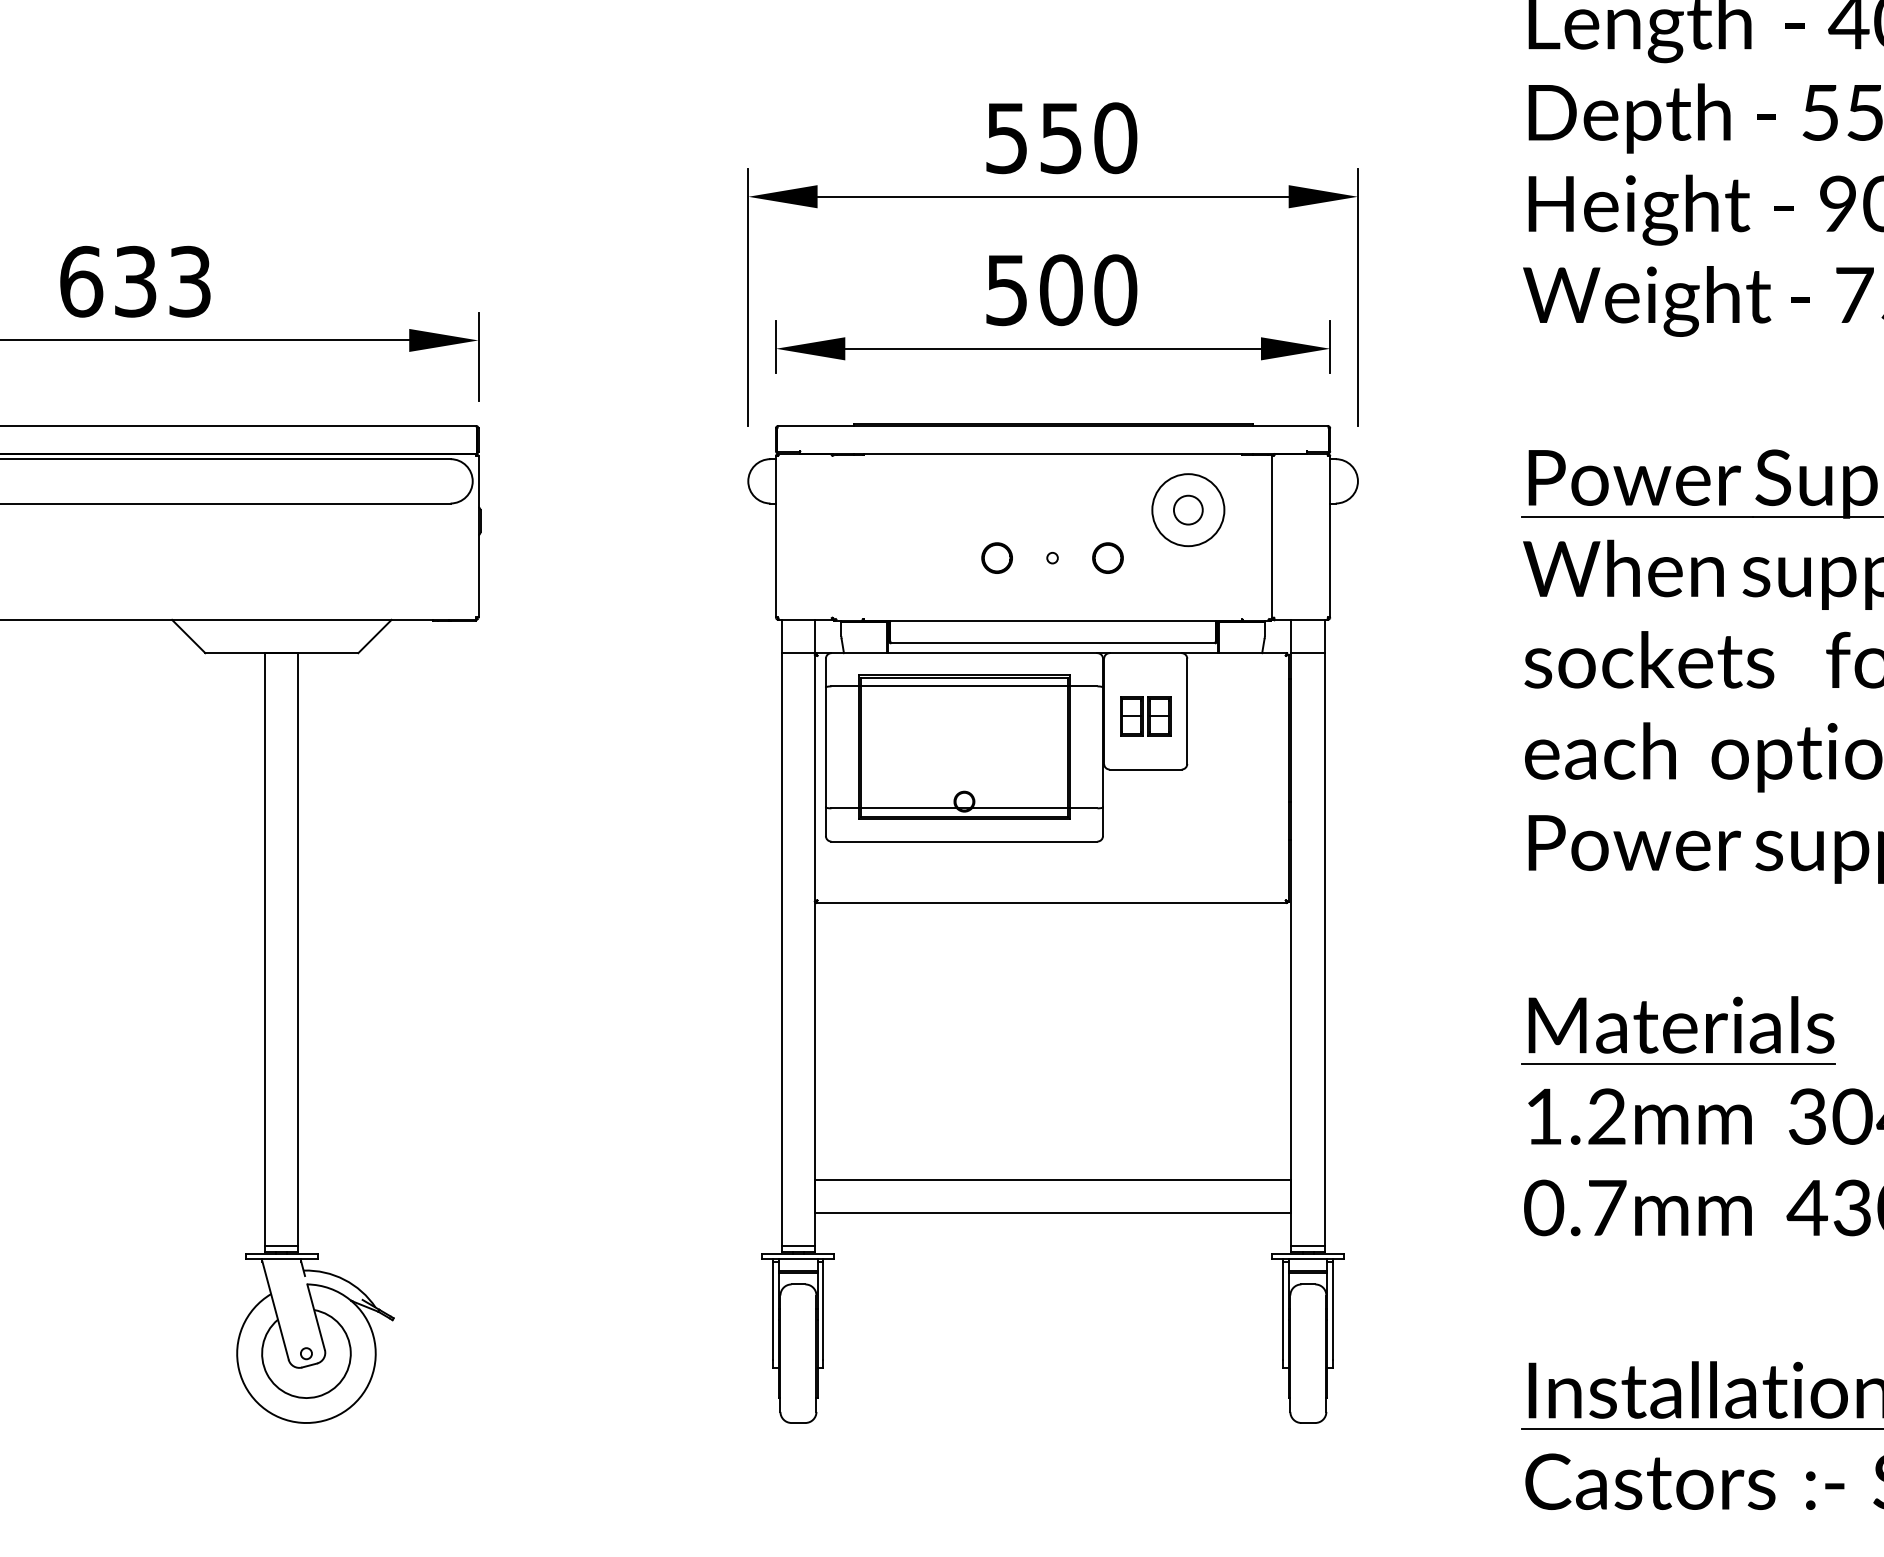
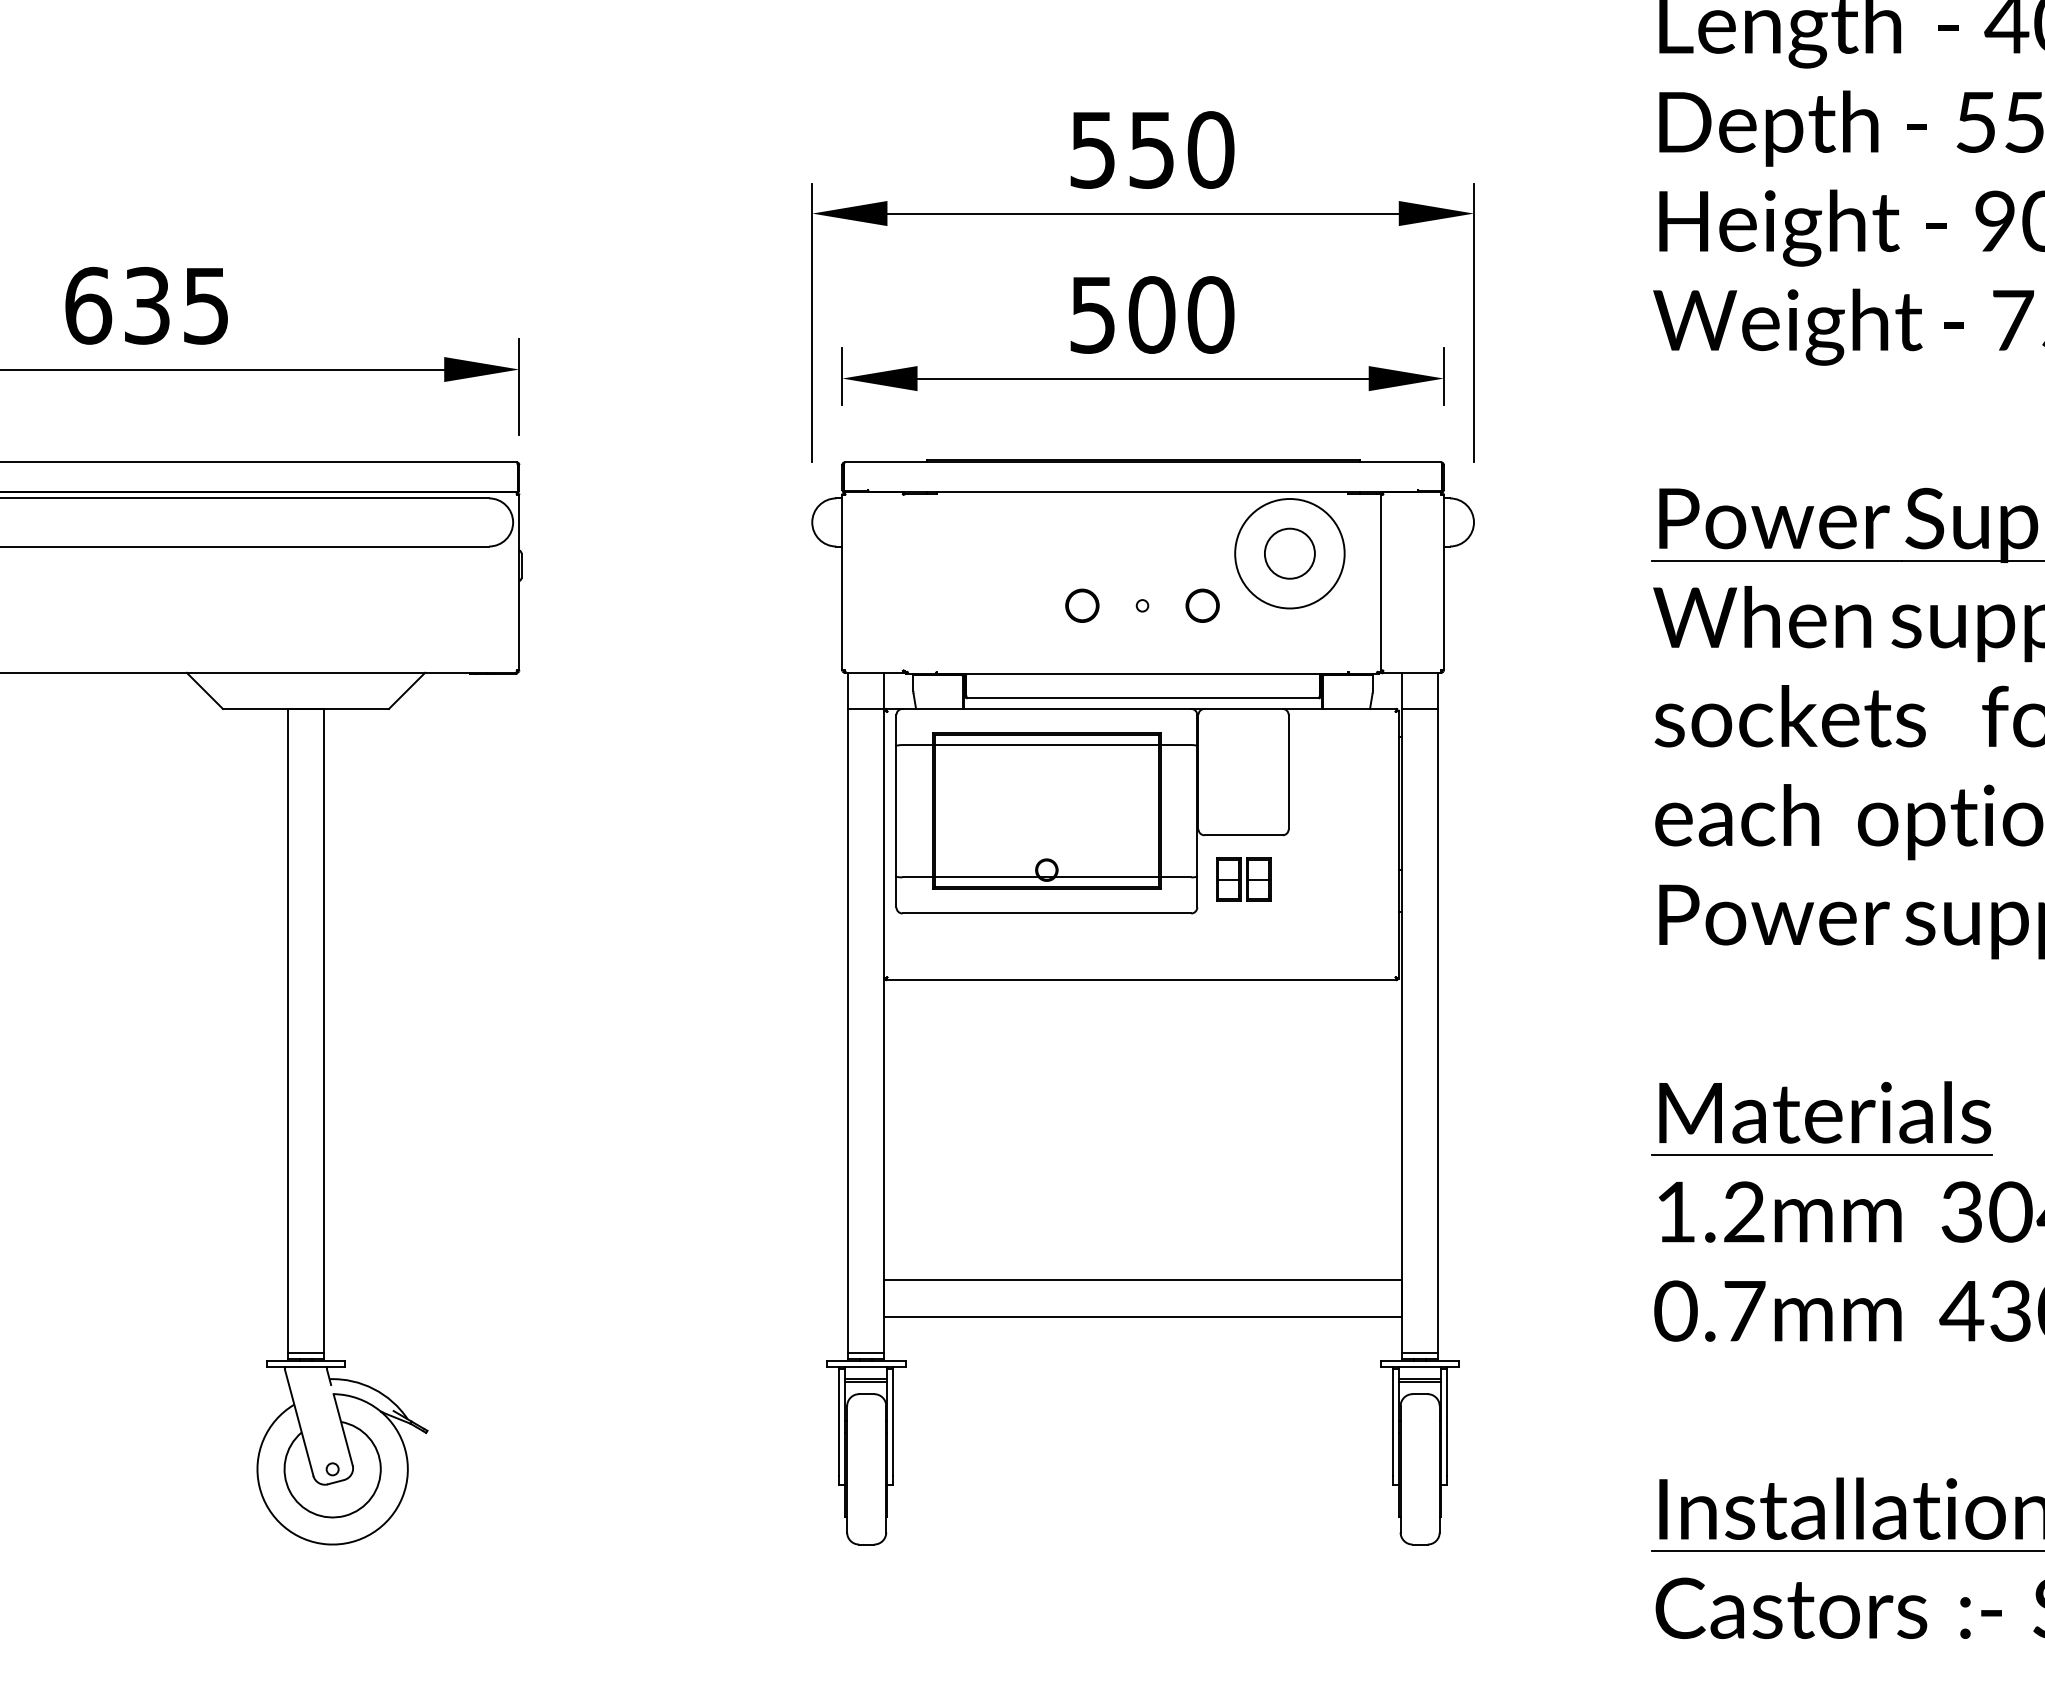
text: (190, 281) -> (206, 305), 633 -> 635
circle: (1187, 509) -> (1289, 553), size x1.4
circle: (1187, 509) -> (1289, 553), size x1.6
part: (1145, 716) -> (1243, 879), moved

